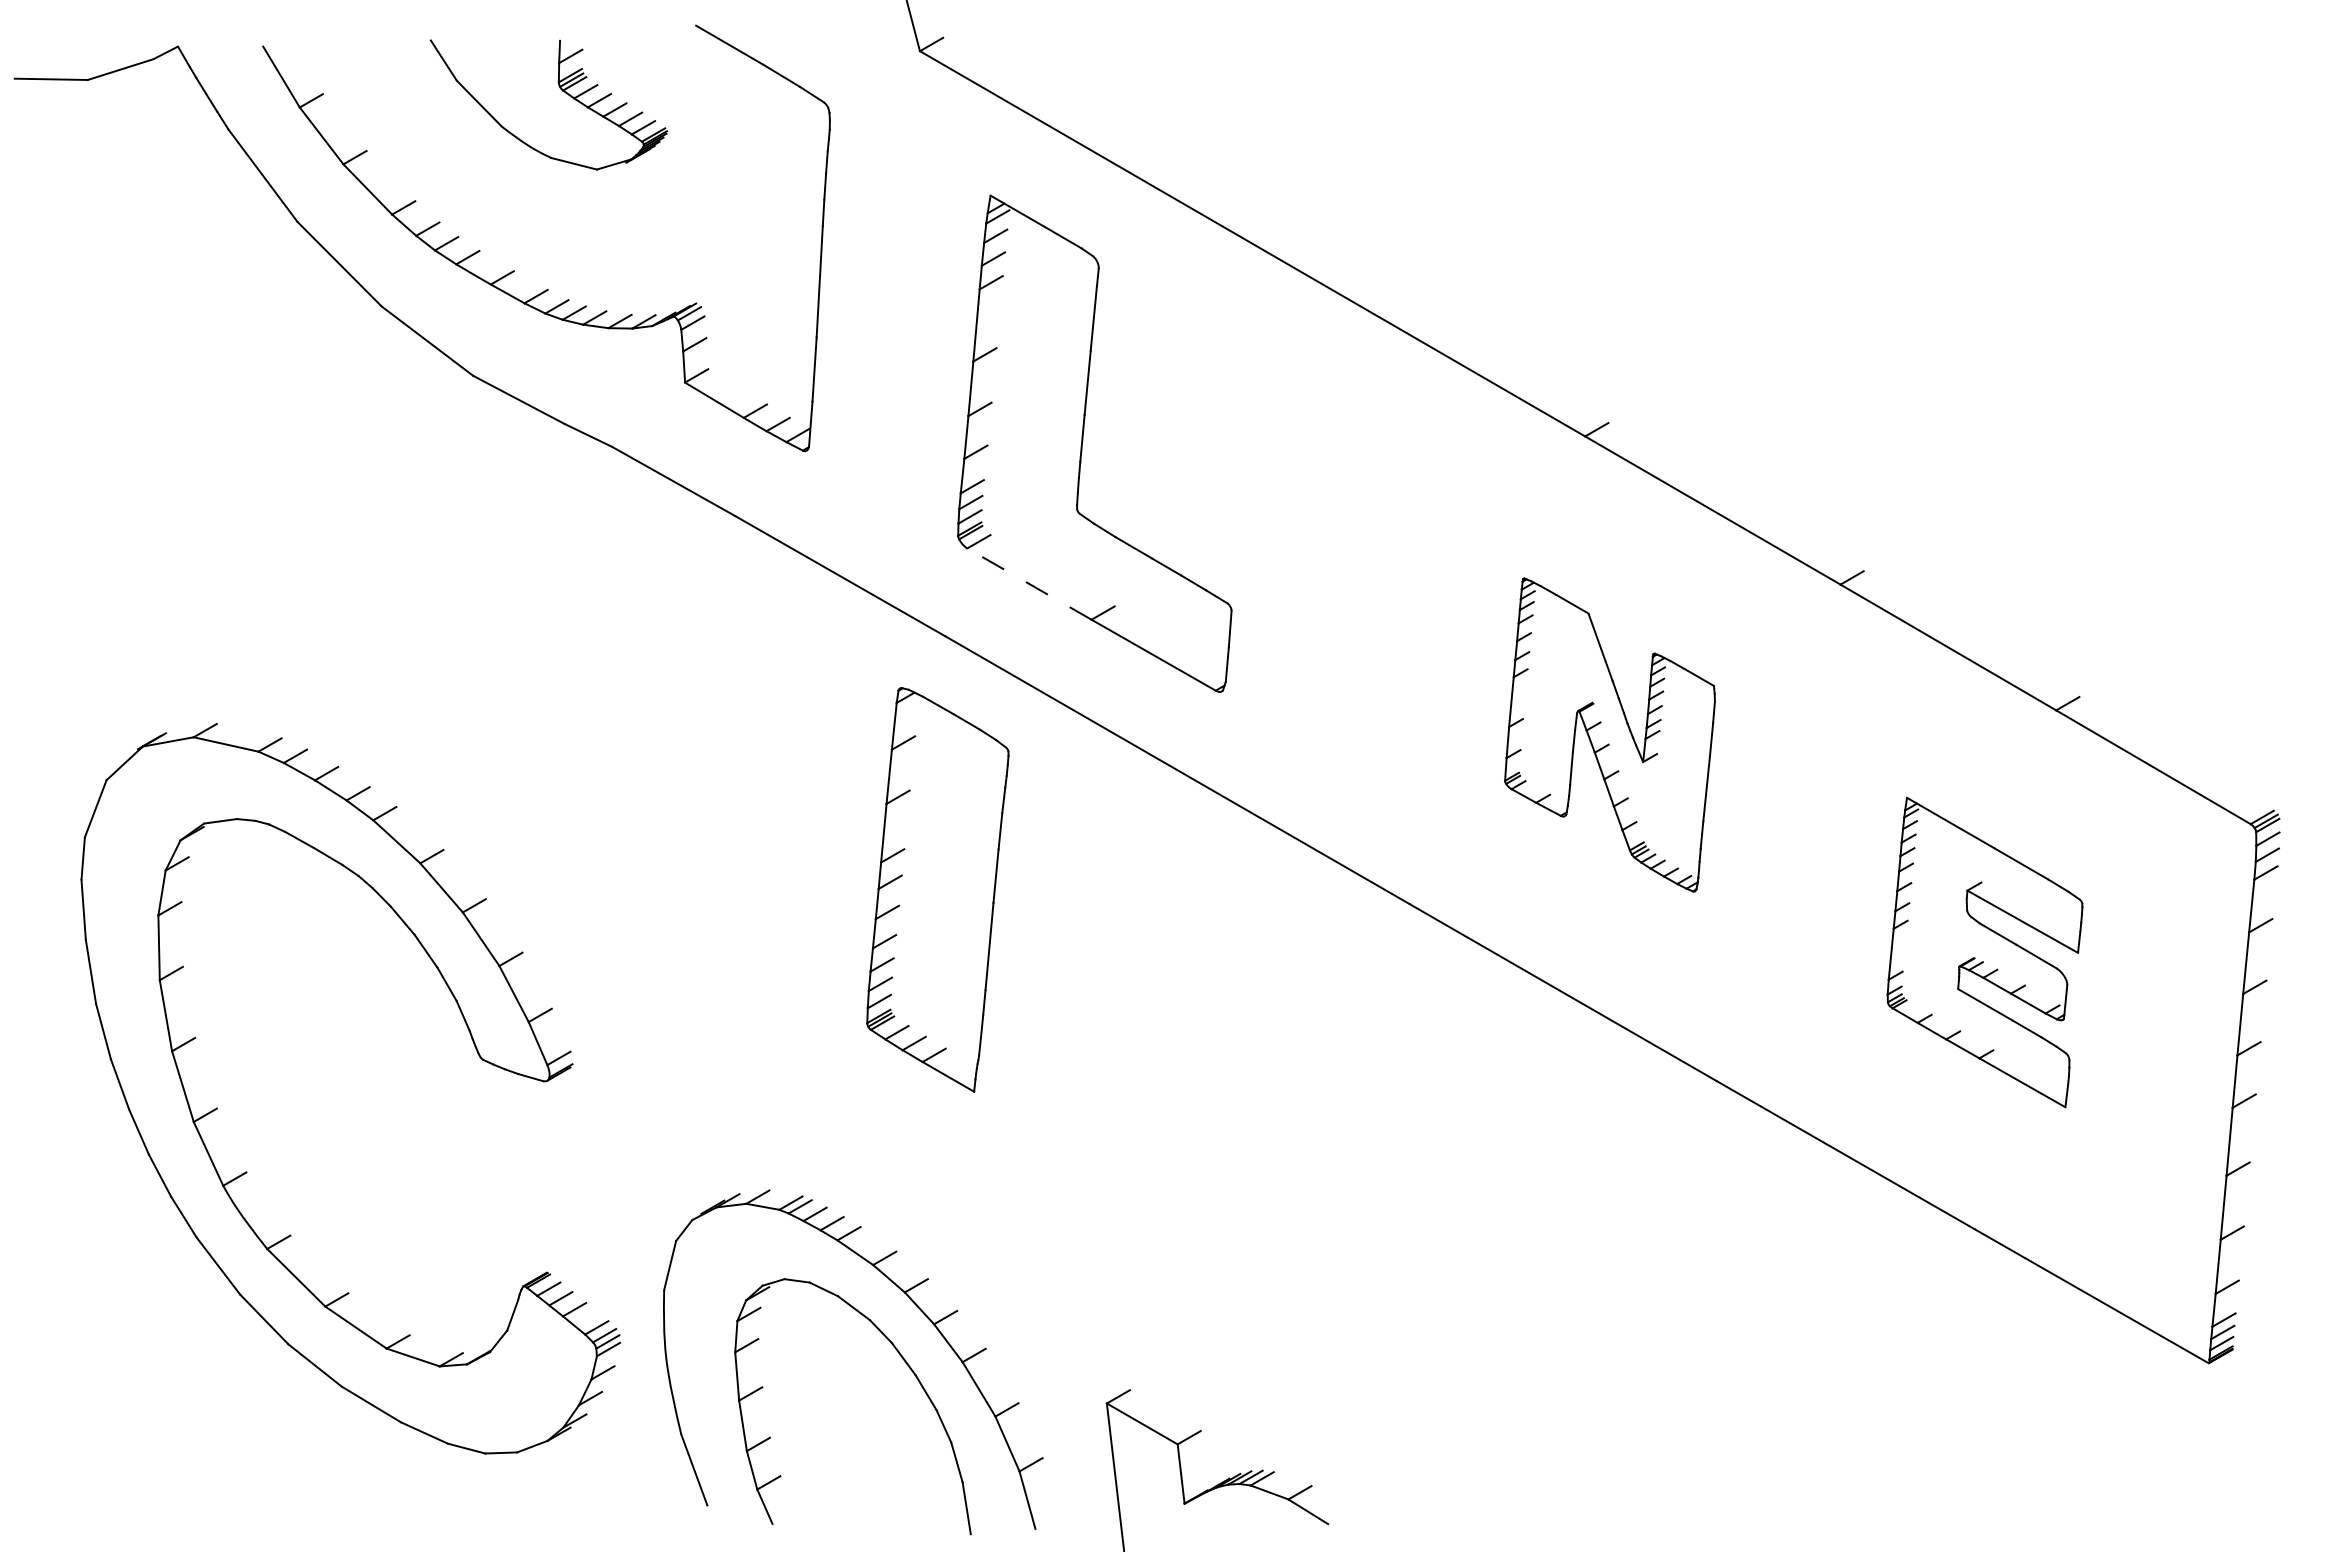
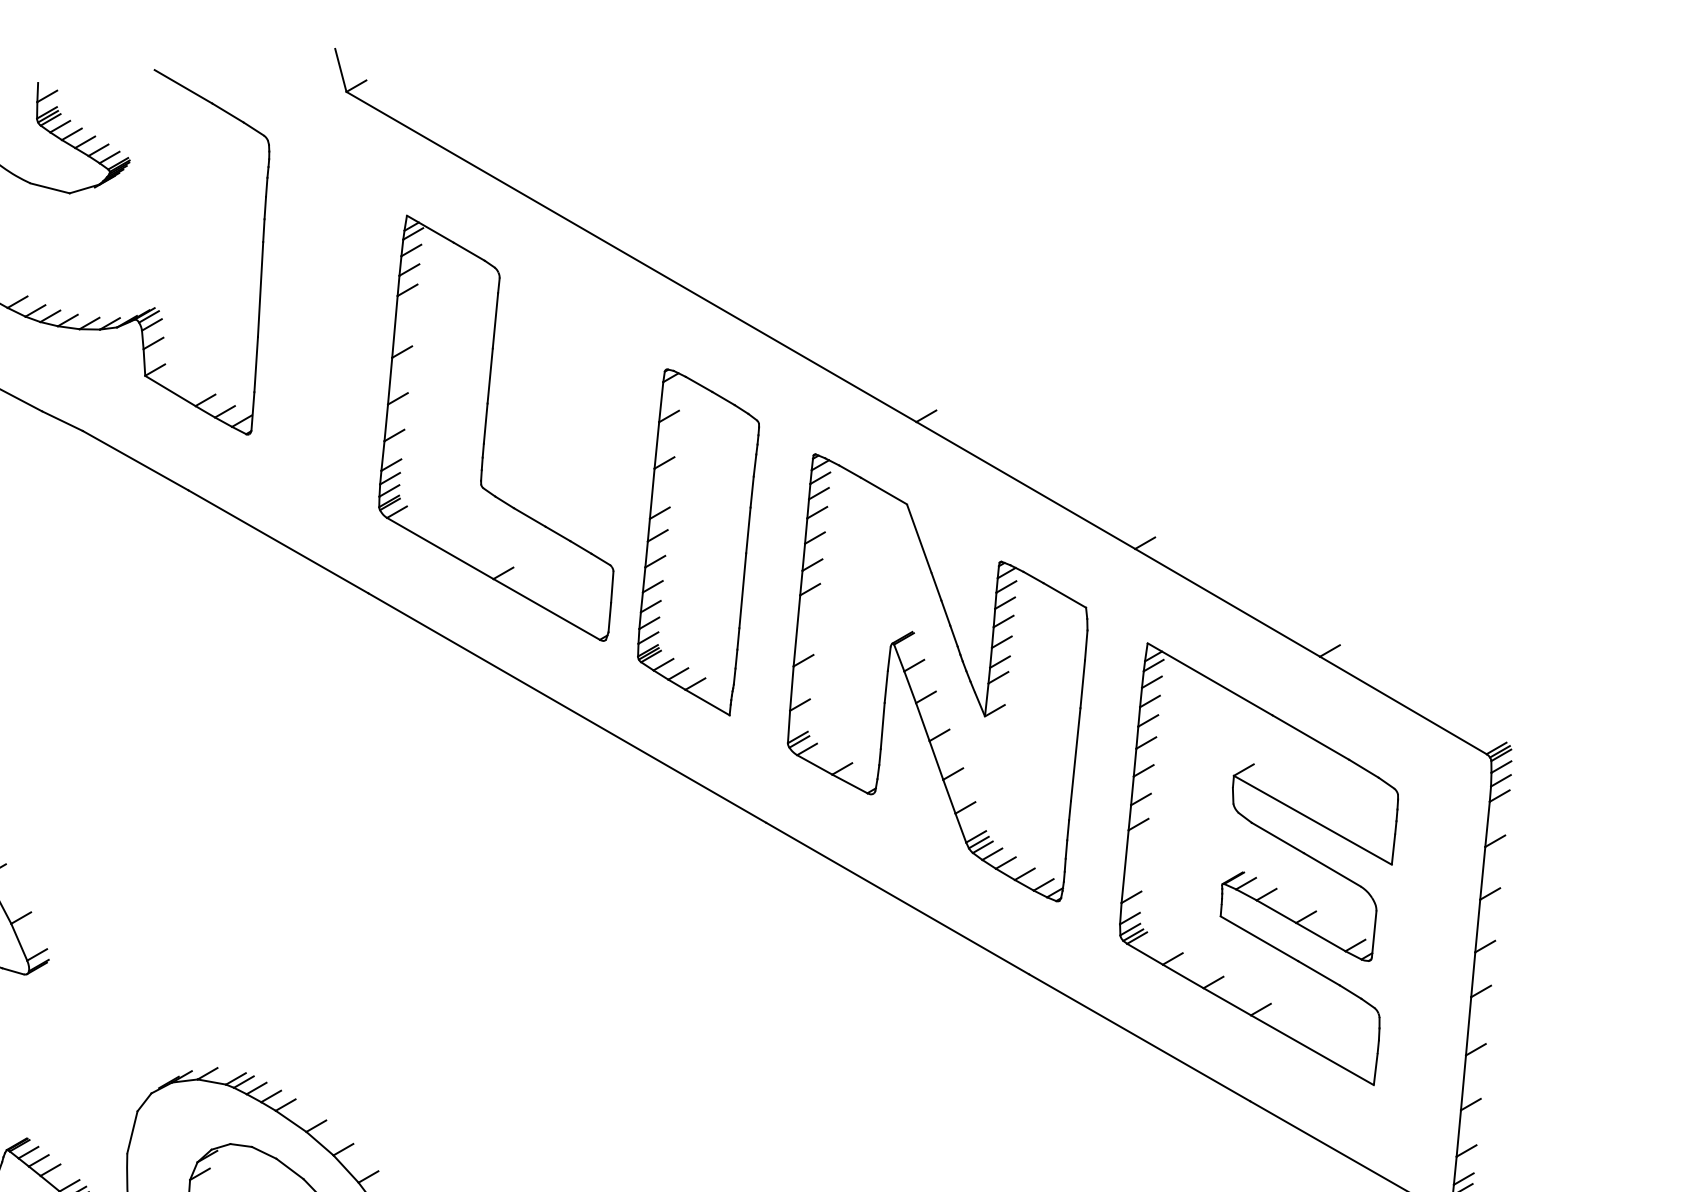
line: (1029, 584) -> (440, 548), dashed -> solid
part: (1609, 734) -> (937, 677), size x1.67
part: (937, 889) -> (698, 541), moved
part: (1984, 952) -> (1258, 864), size x1.67

